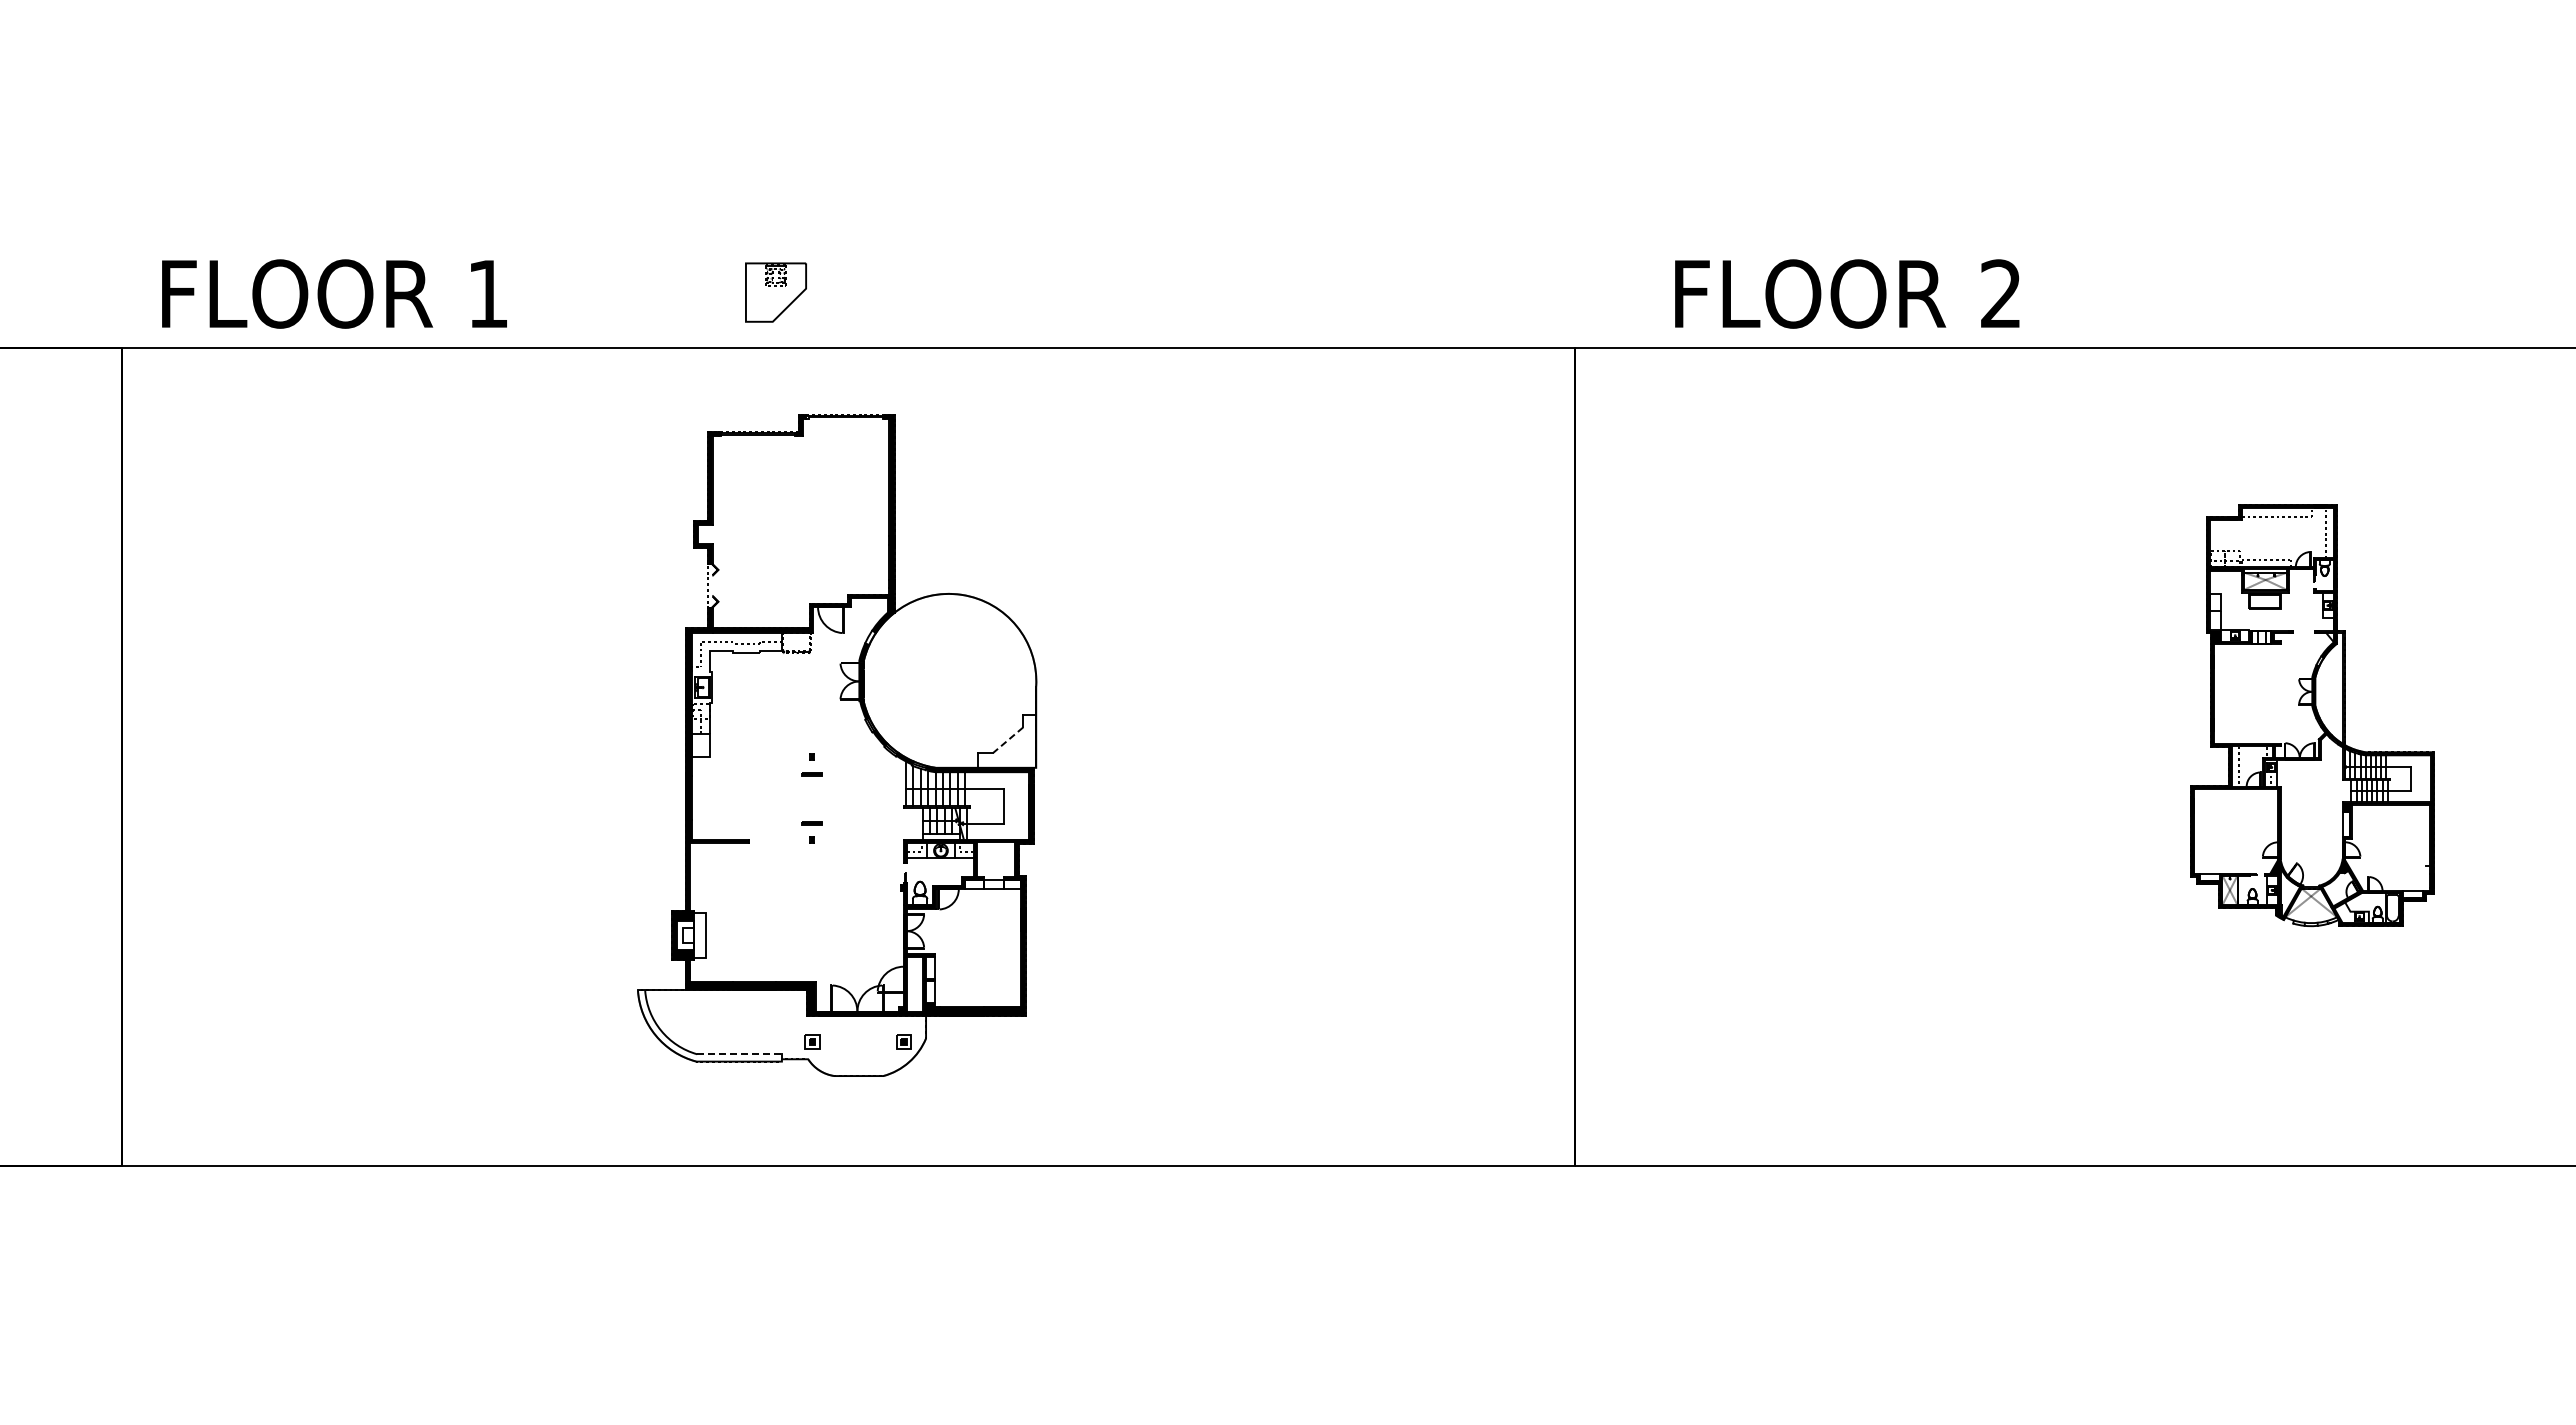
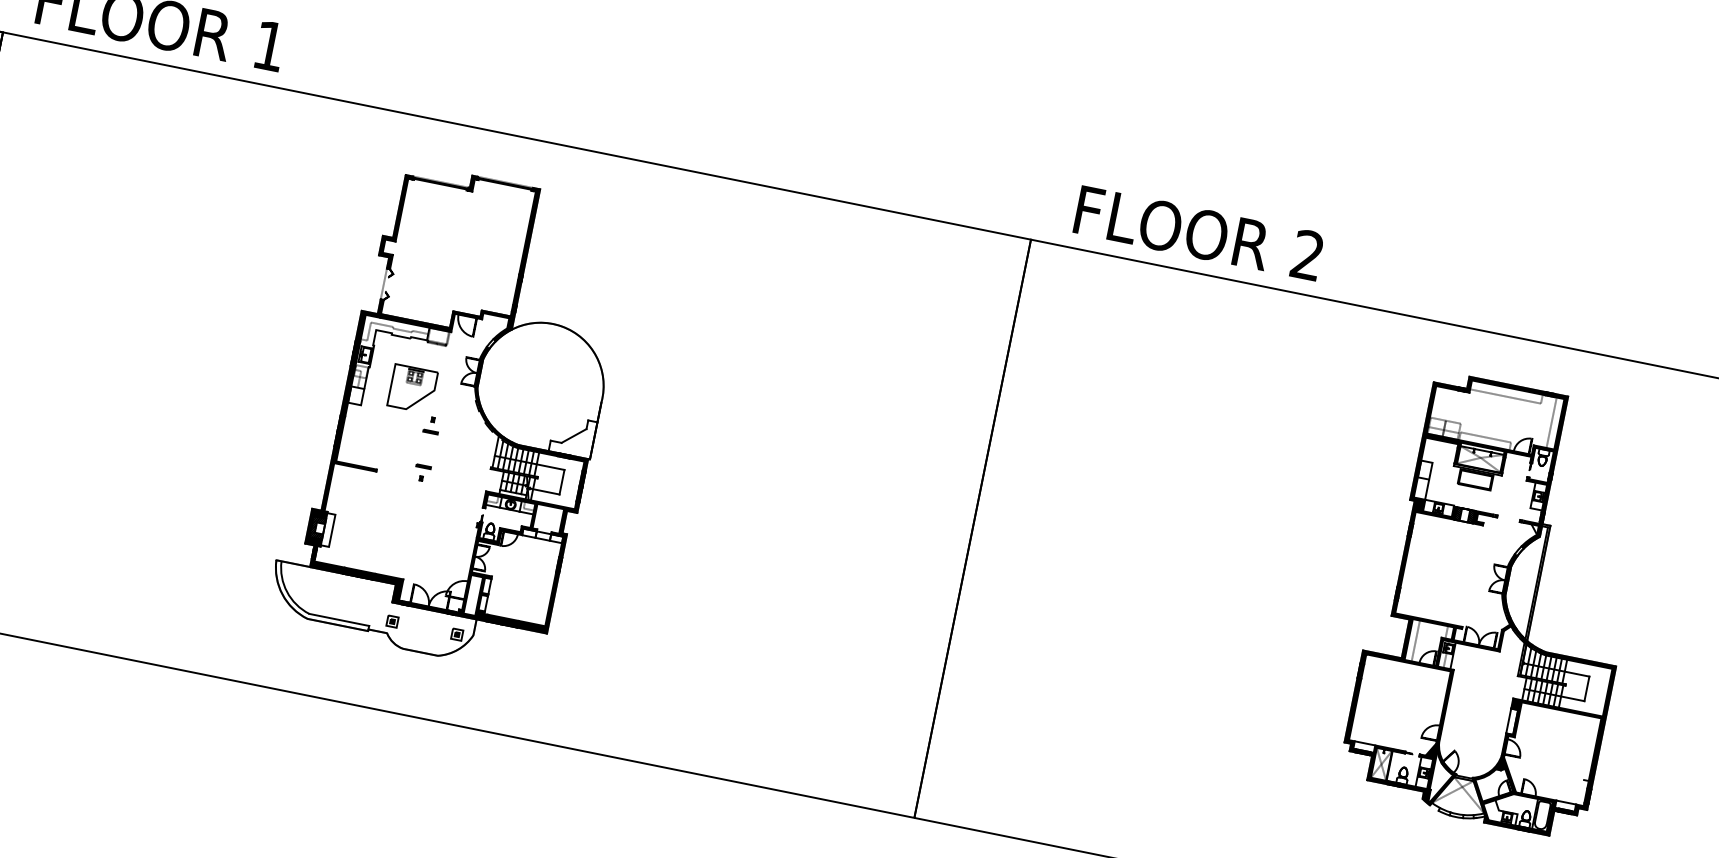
part: (775, 292) -> (412, 388), moved
text: (1847, 293) -> (1199, 233), moved
part: (2312, 715) -> (1500, 604), size x1.43
line: (1008, 740) -> (574, 436), dashed -> solid
hatch: (685, 934) -> (318, 527), added
line: (740, 1054) -> (339, 620), dashed -> solid

